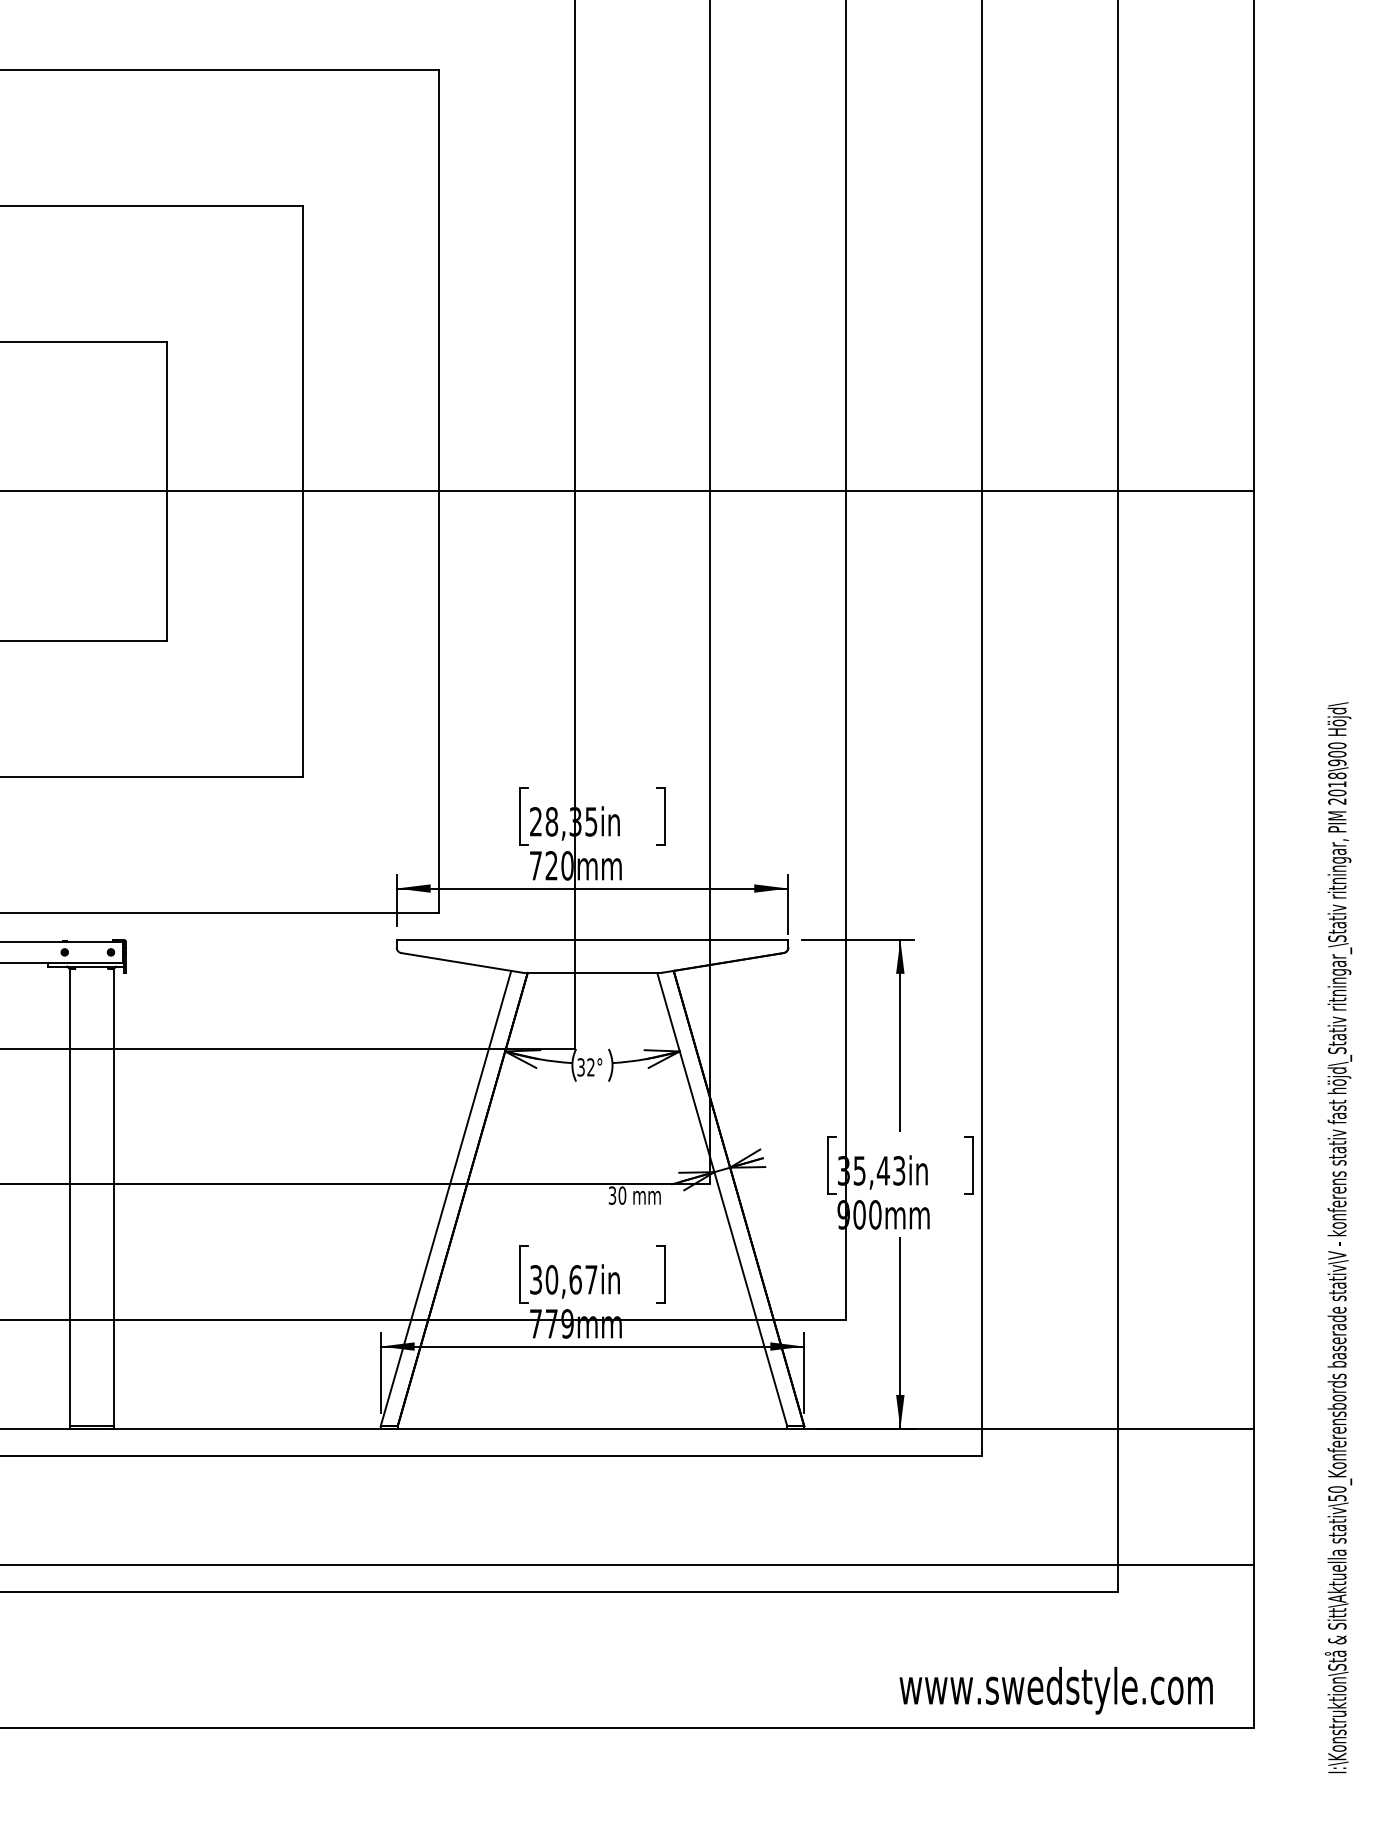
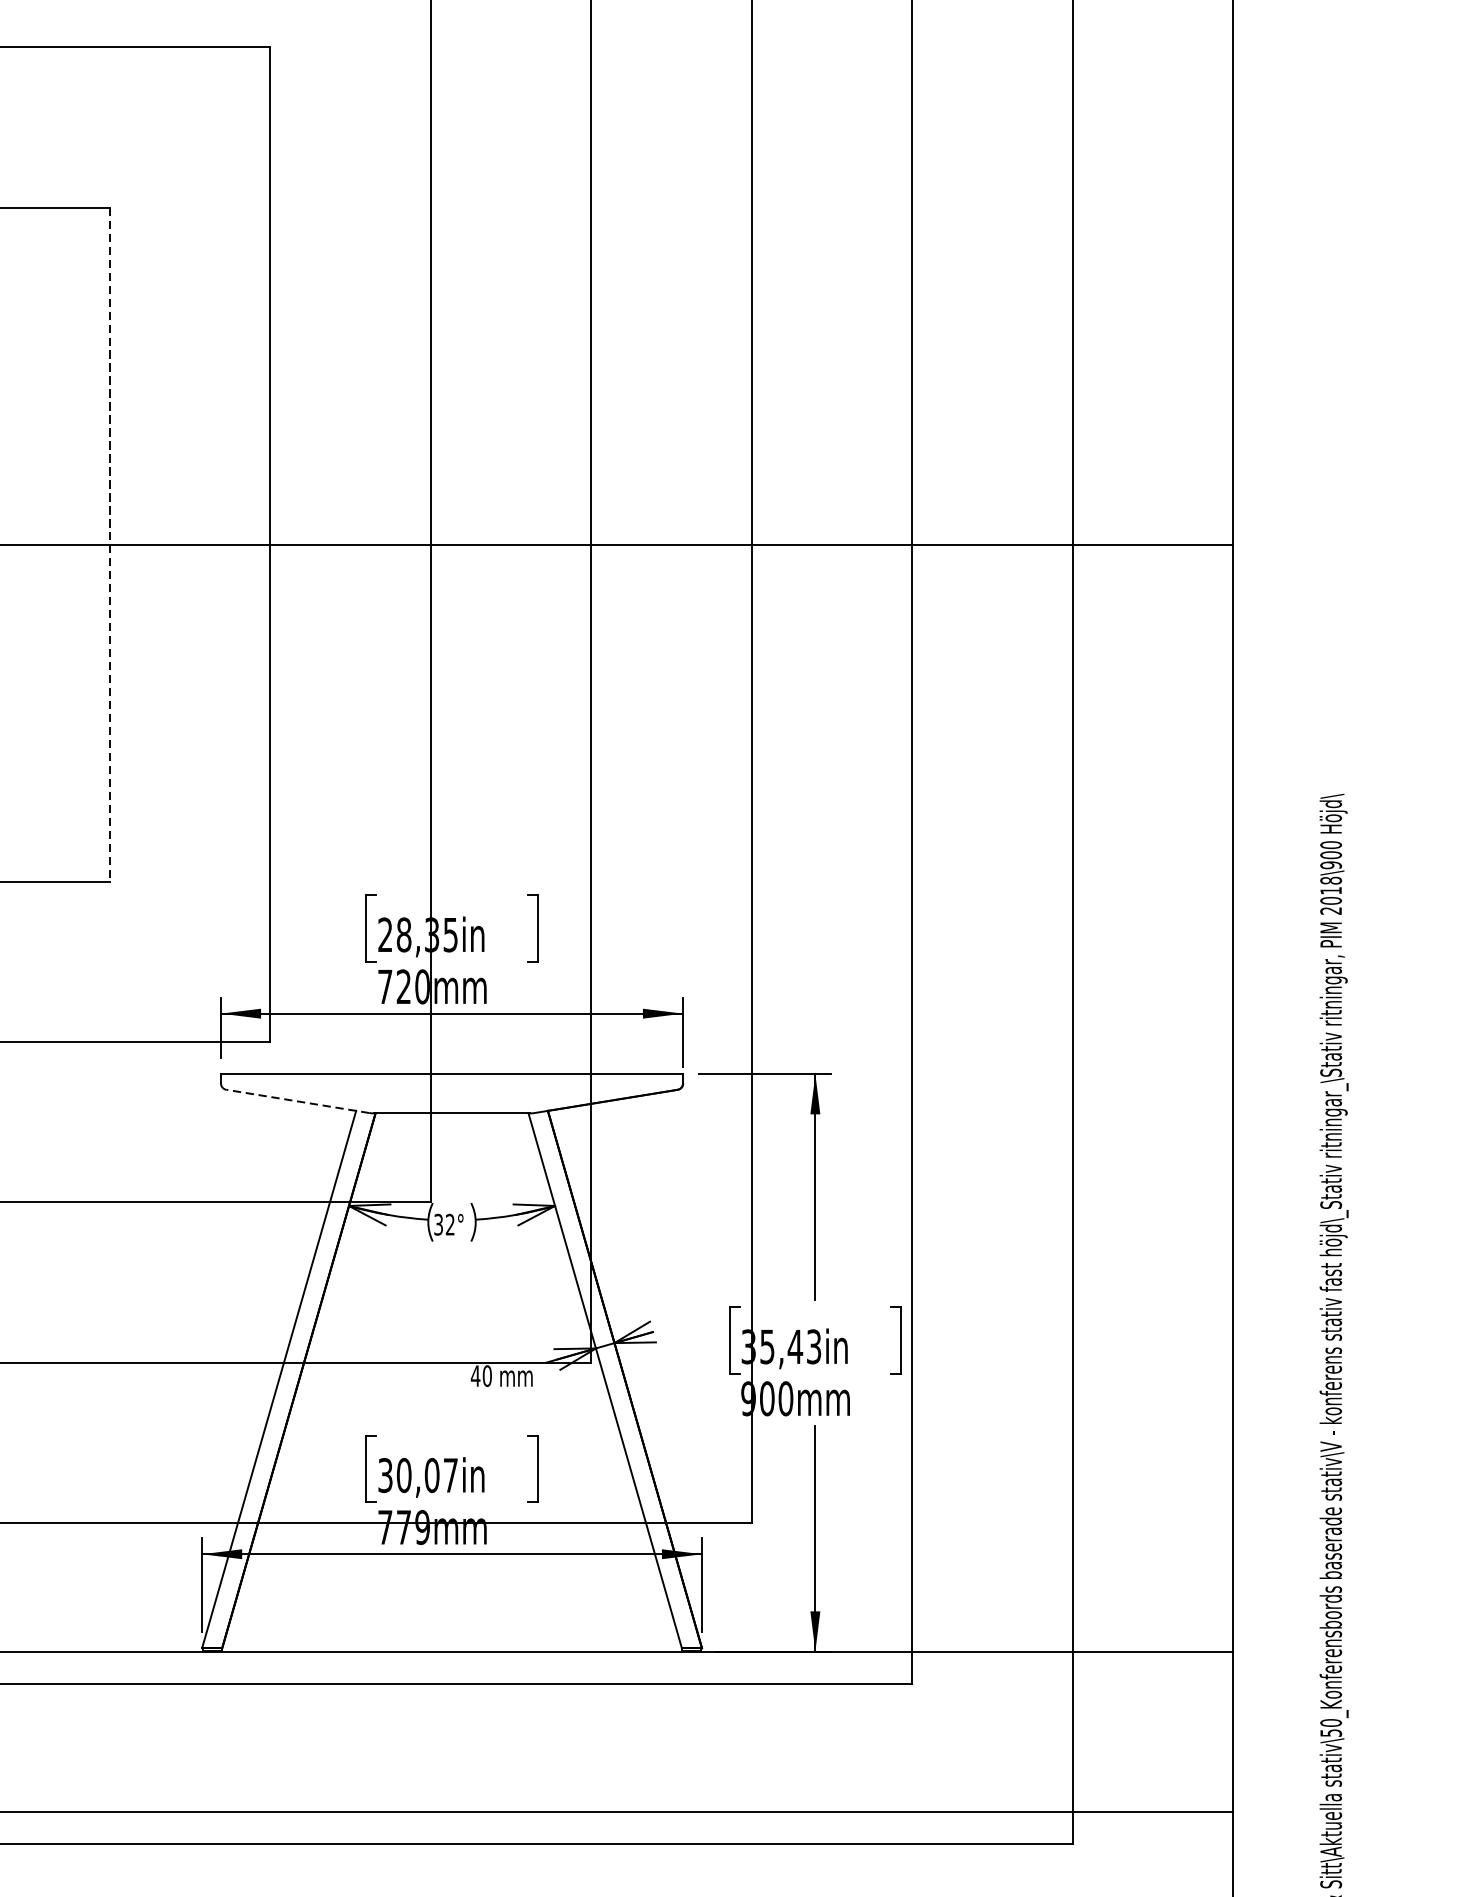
line: (302, 491) -> (109, 545), solid -> dashed
line: (461, 962) -> (297, 1100), solid -> dashed
text: (612, 1195) -> (475, 1375), 30 -> 40
text: (575, 1279) -> (431, 1475), 30,67in -> 30,07in

